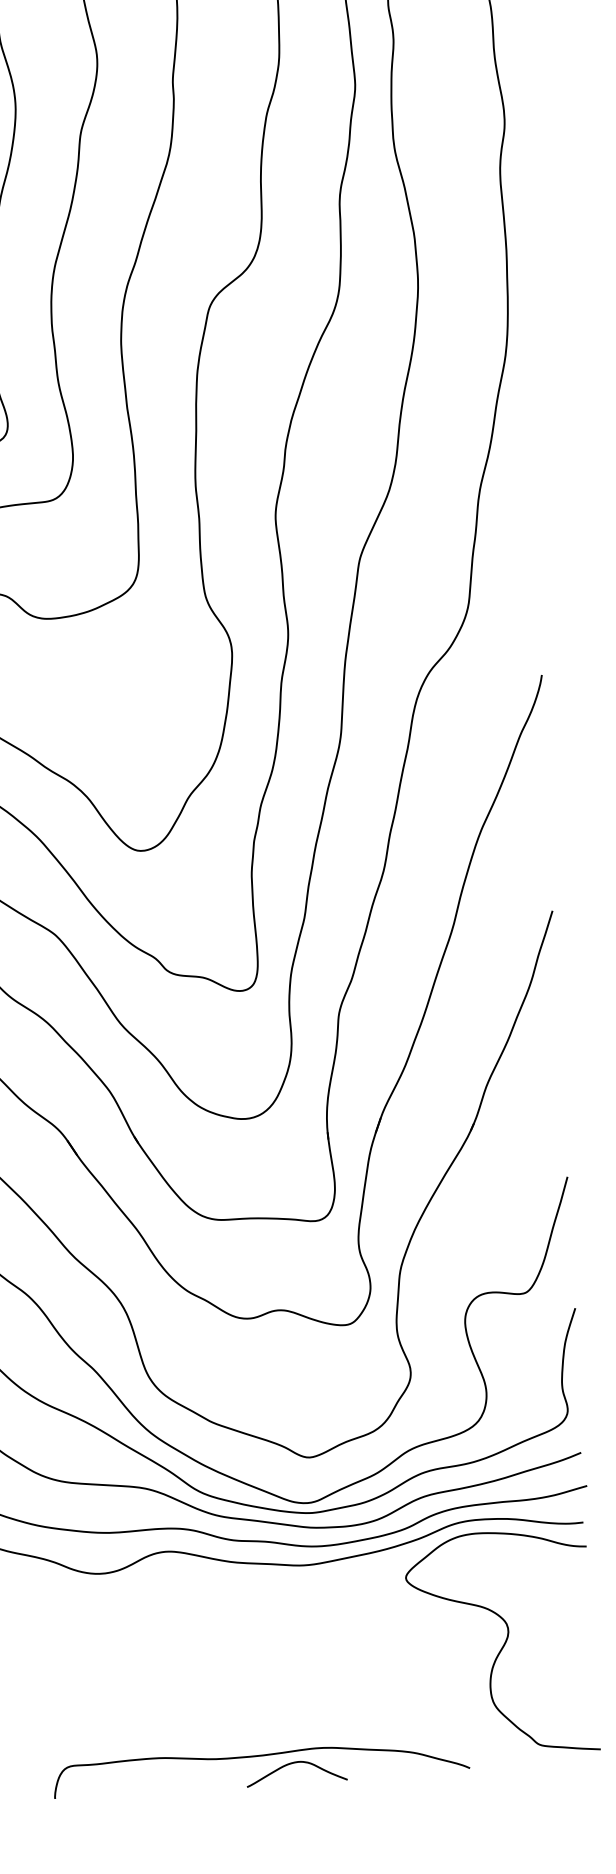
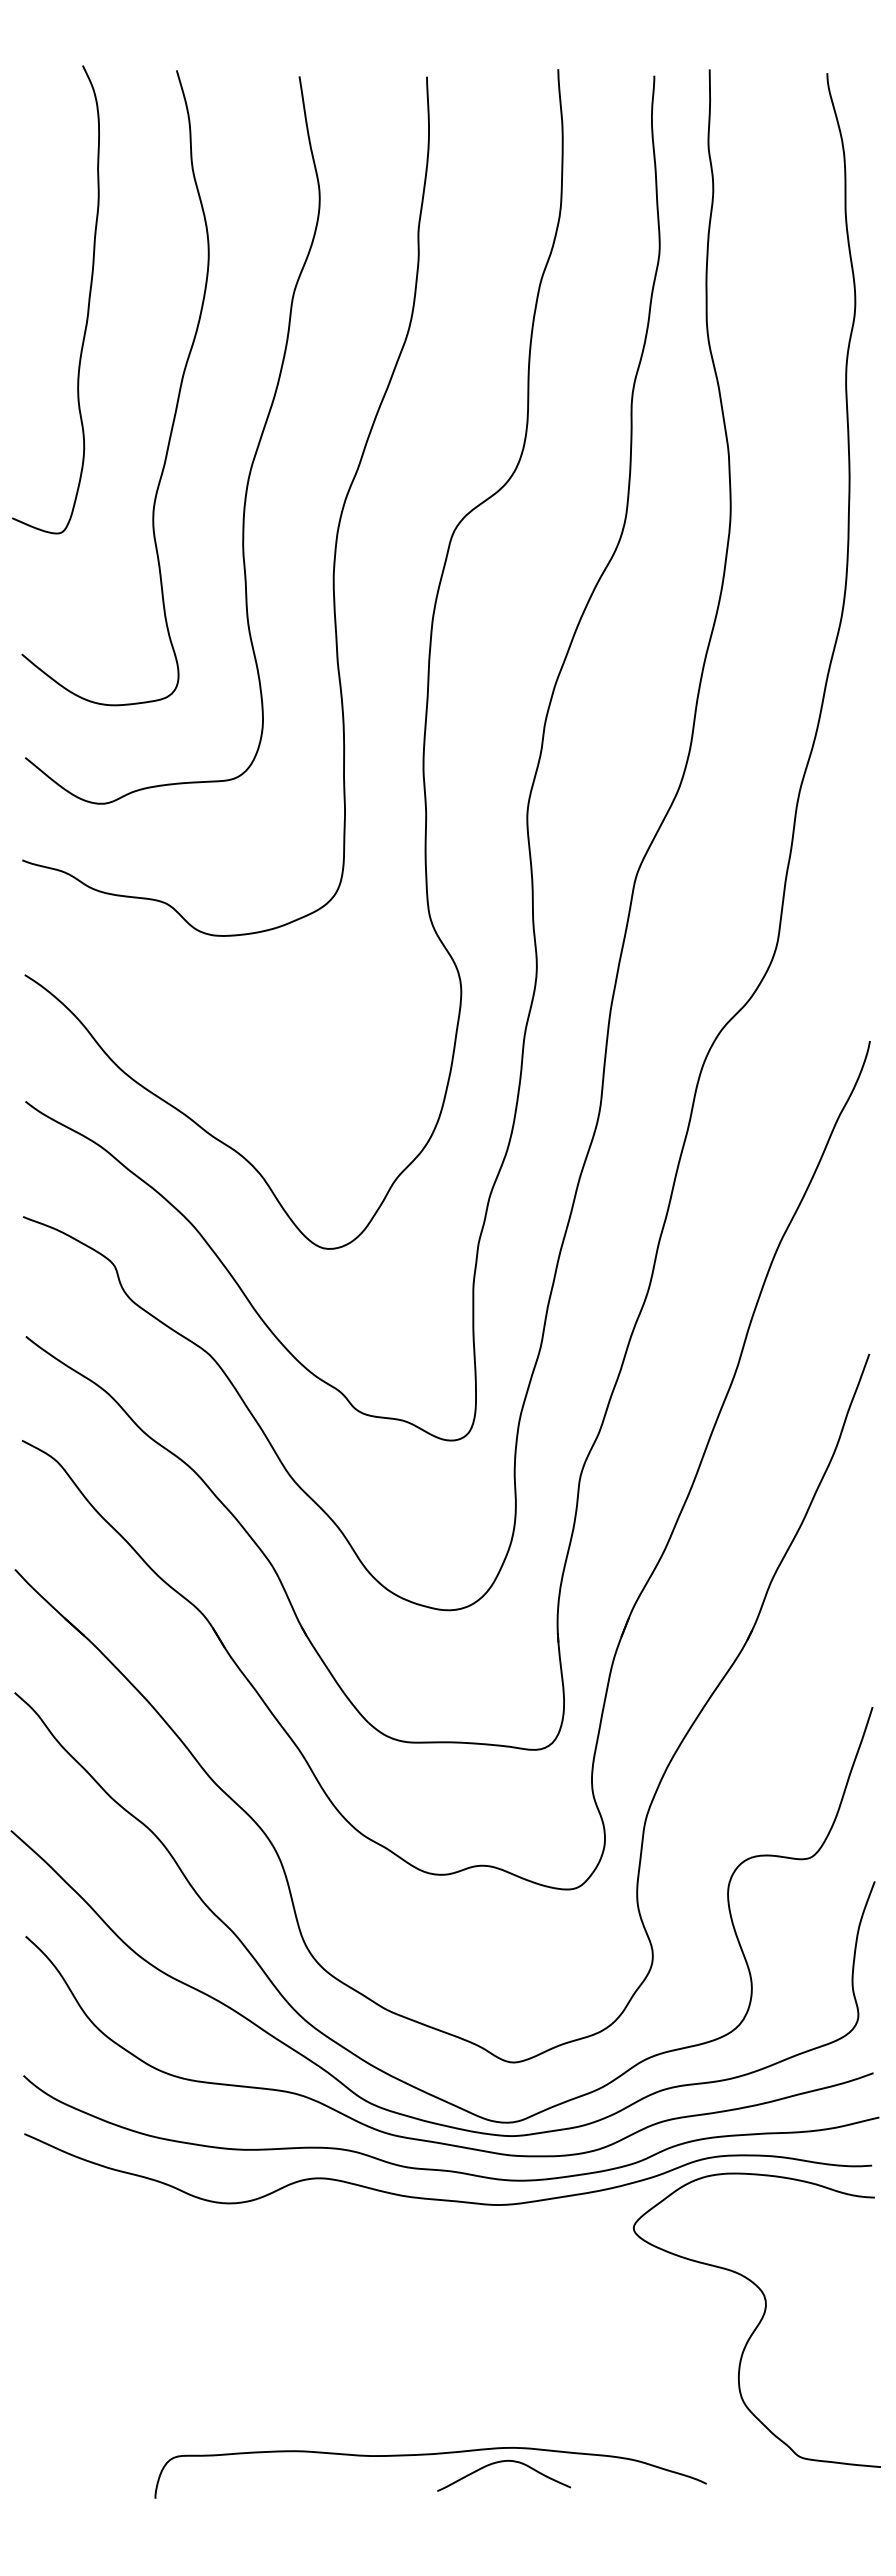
curve: (295, 1763) -> (503, 2462), moved

